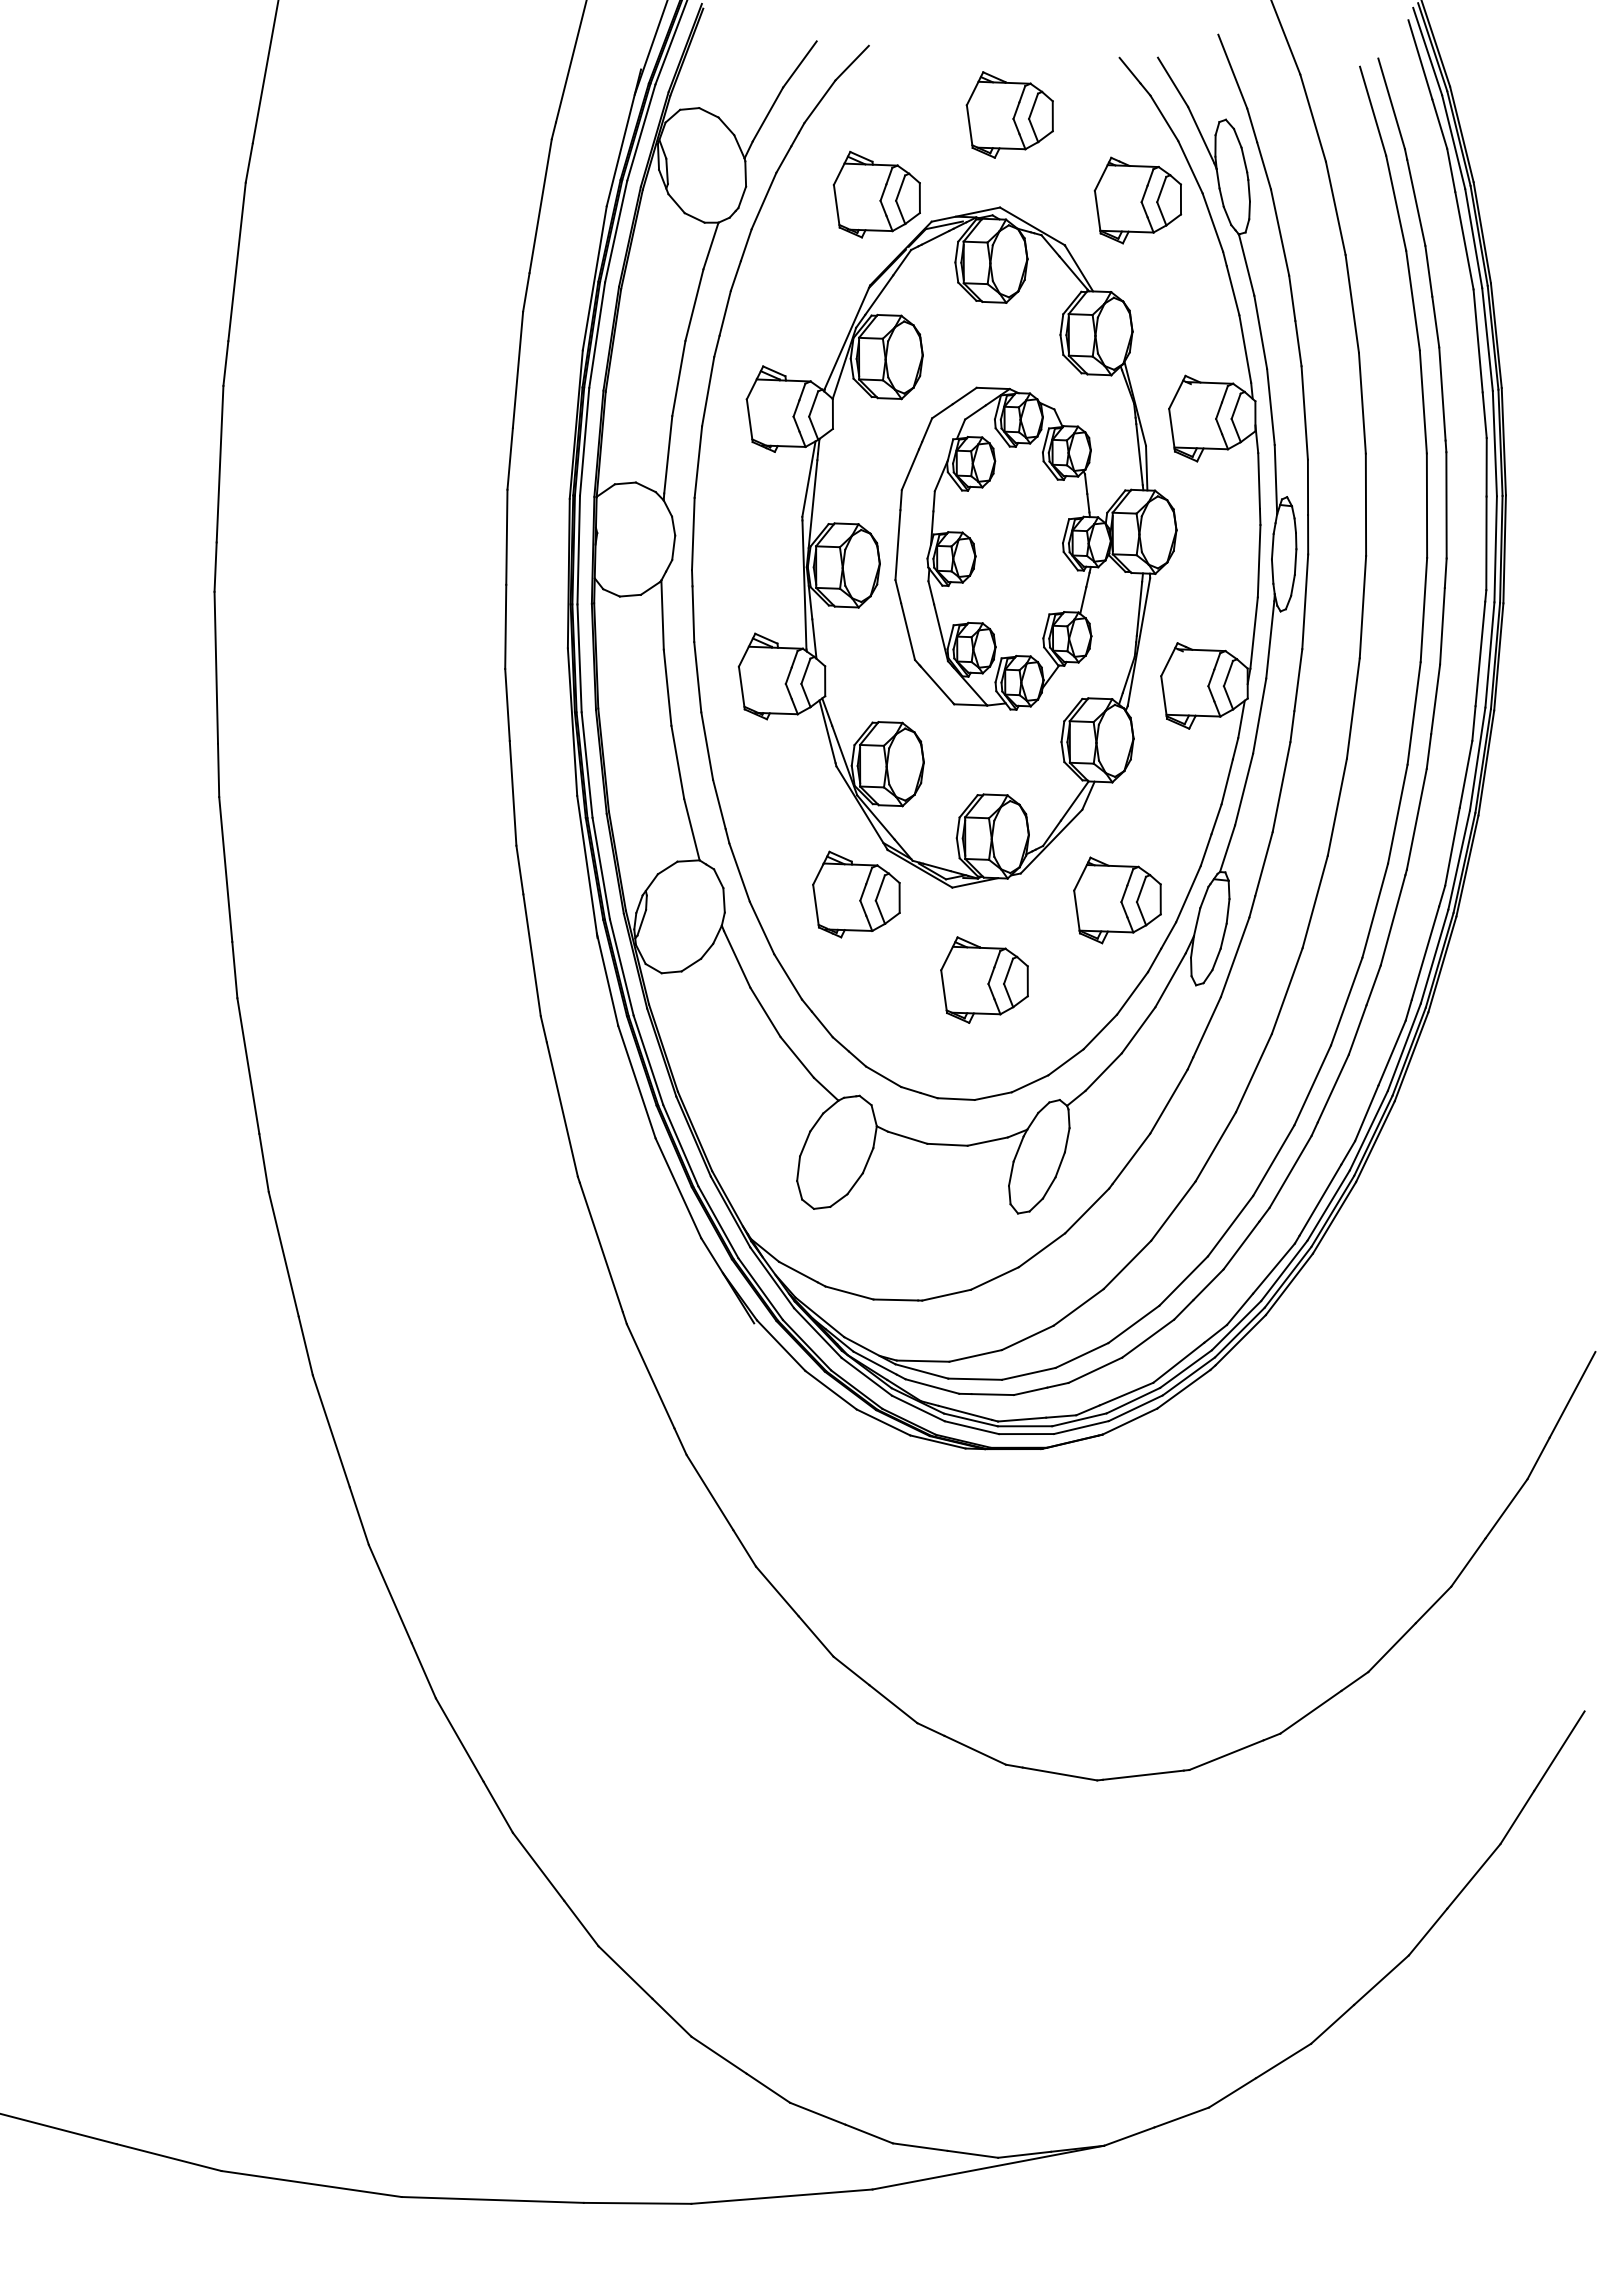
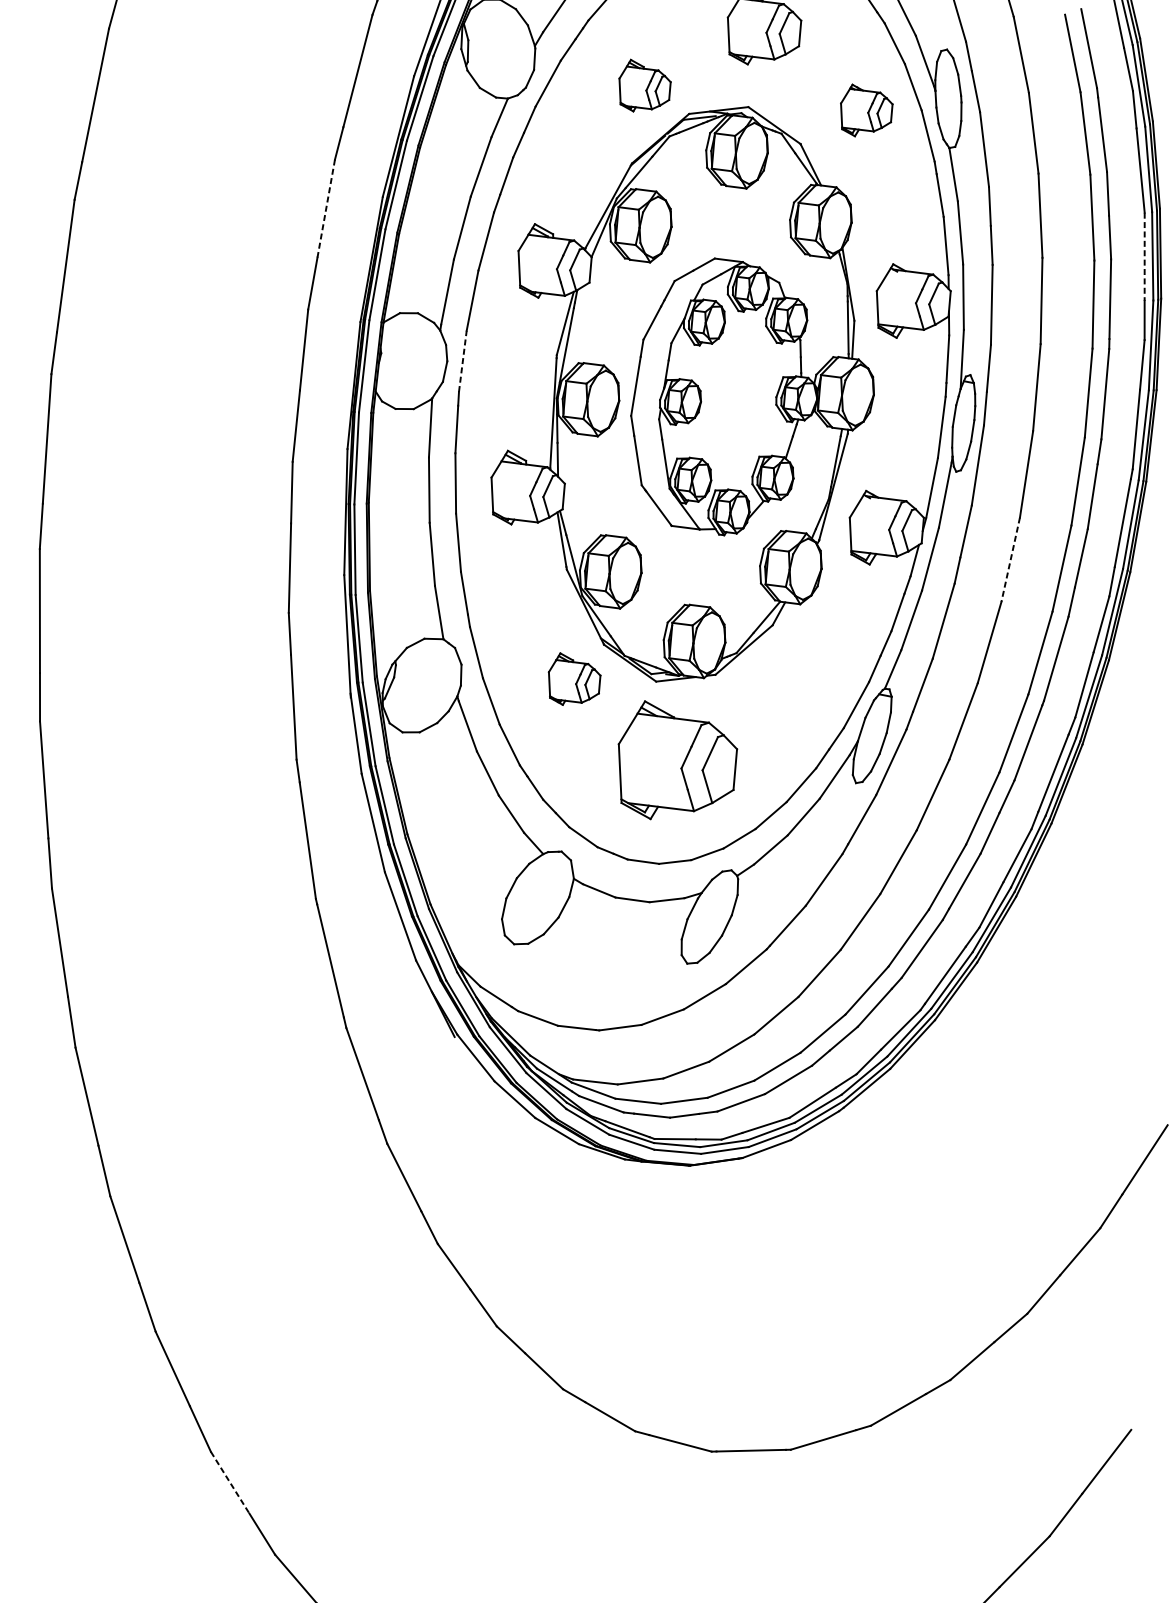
part: (876, 194) -> (644, 86), size x0.7
part: (1137, 200) -> (865, 111), size x0.7
line: (1478, 340) -> (1145, 256), solid -> dashed
line: (517, 370) -> (325, 209), solid -> dashed
line: (693, 533) -> (463, 360), solid -> dashed
line: (1353, 708) -> (1010, 559), solid -> dashed
part: (856, 894) -> (574, 680), size x0.7
part: (1117, 900) -> (795, 705), removed
part: (984, 979) -> (676, 762), size x1.6
line: (538, 1866) -> (230, 1482), solid -> dashed

